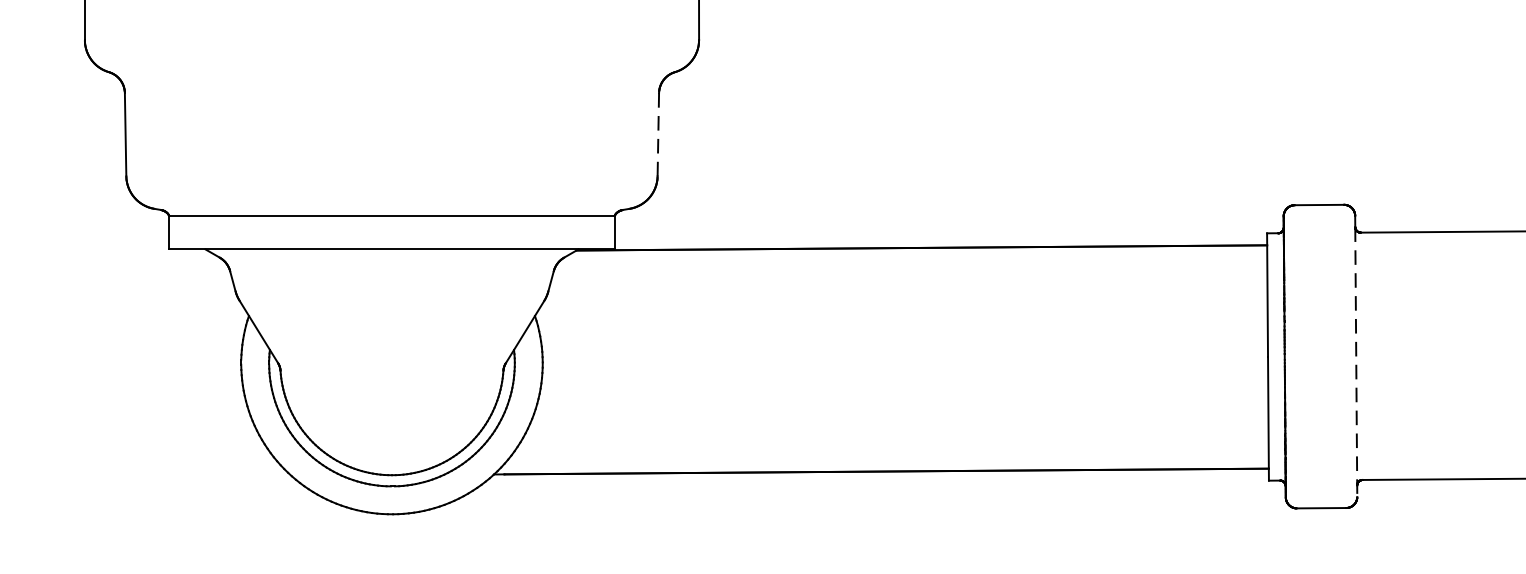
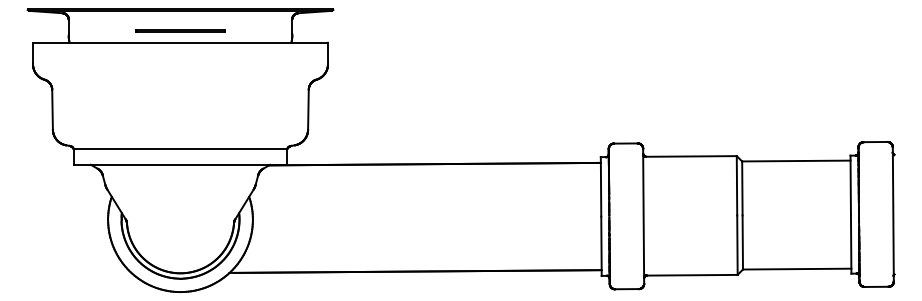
line: (658, 134) -> (308, 109), dashed -> solid
line: (1355, 361) -> (643, 218), dashed -> solid

